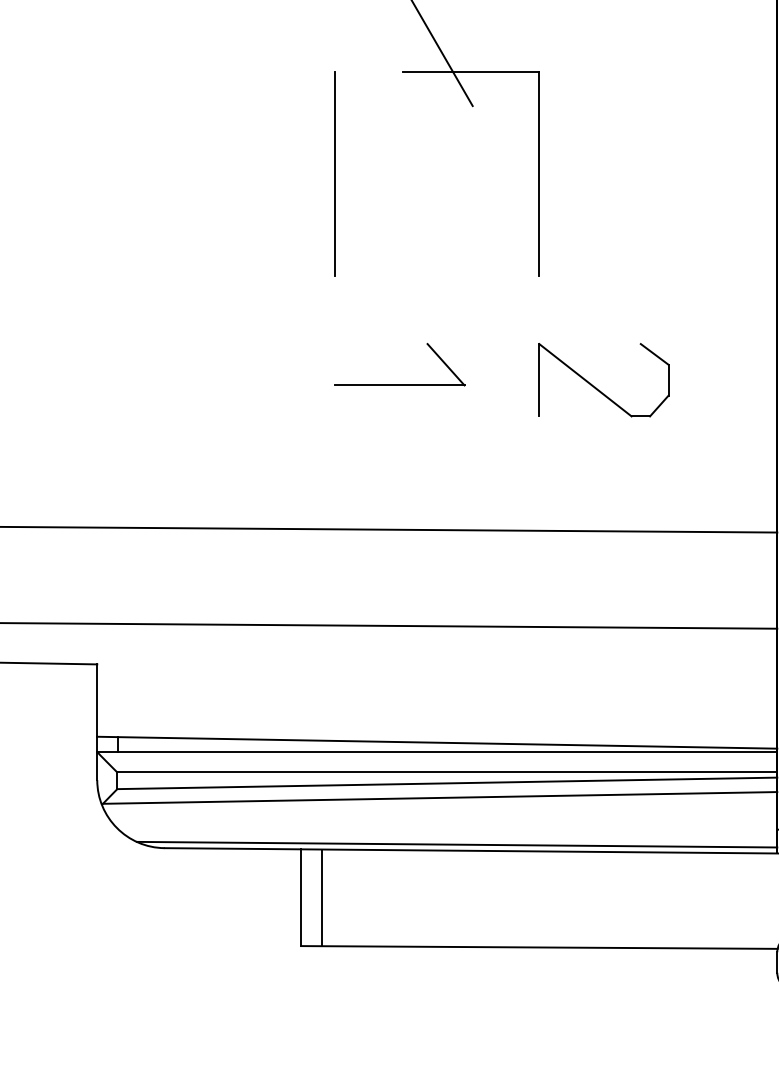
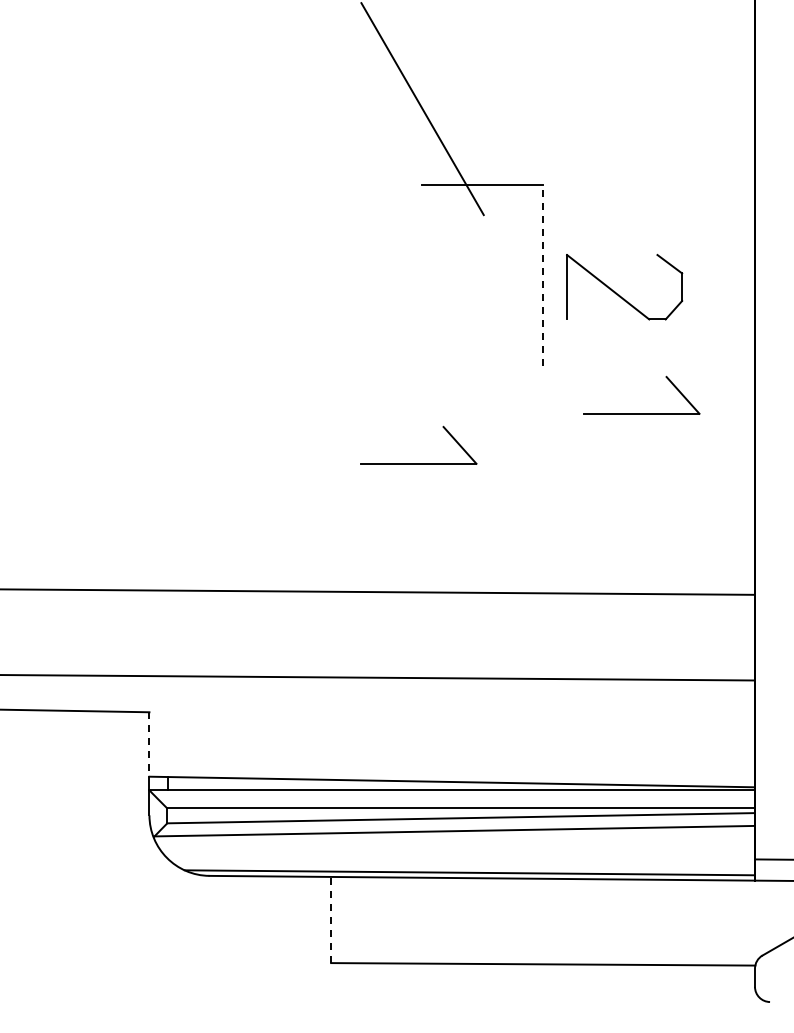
line: (335, 173) -> (361, 275), removed
line: (539, 173) -> (543, 275), solid -> dashed
part: (649, 328) -> (641, 413), added
part: (598, 388) -> (619, 294), moved
line: (97, 700) -> (149, 744), solid -> dashed
line: (301, 897) -> (331, 919), solid -> dashed
line: (321, 898) -> (349, 920), removed

